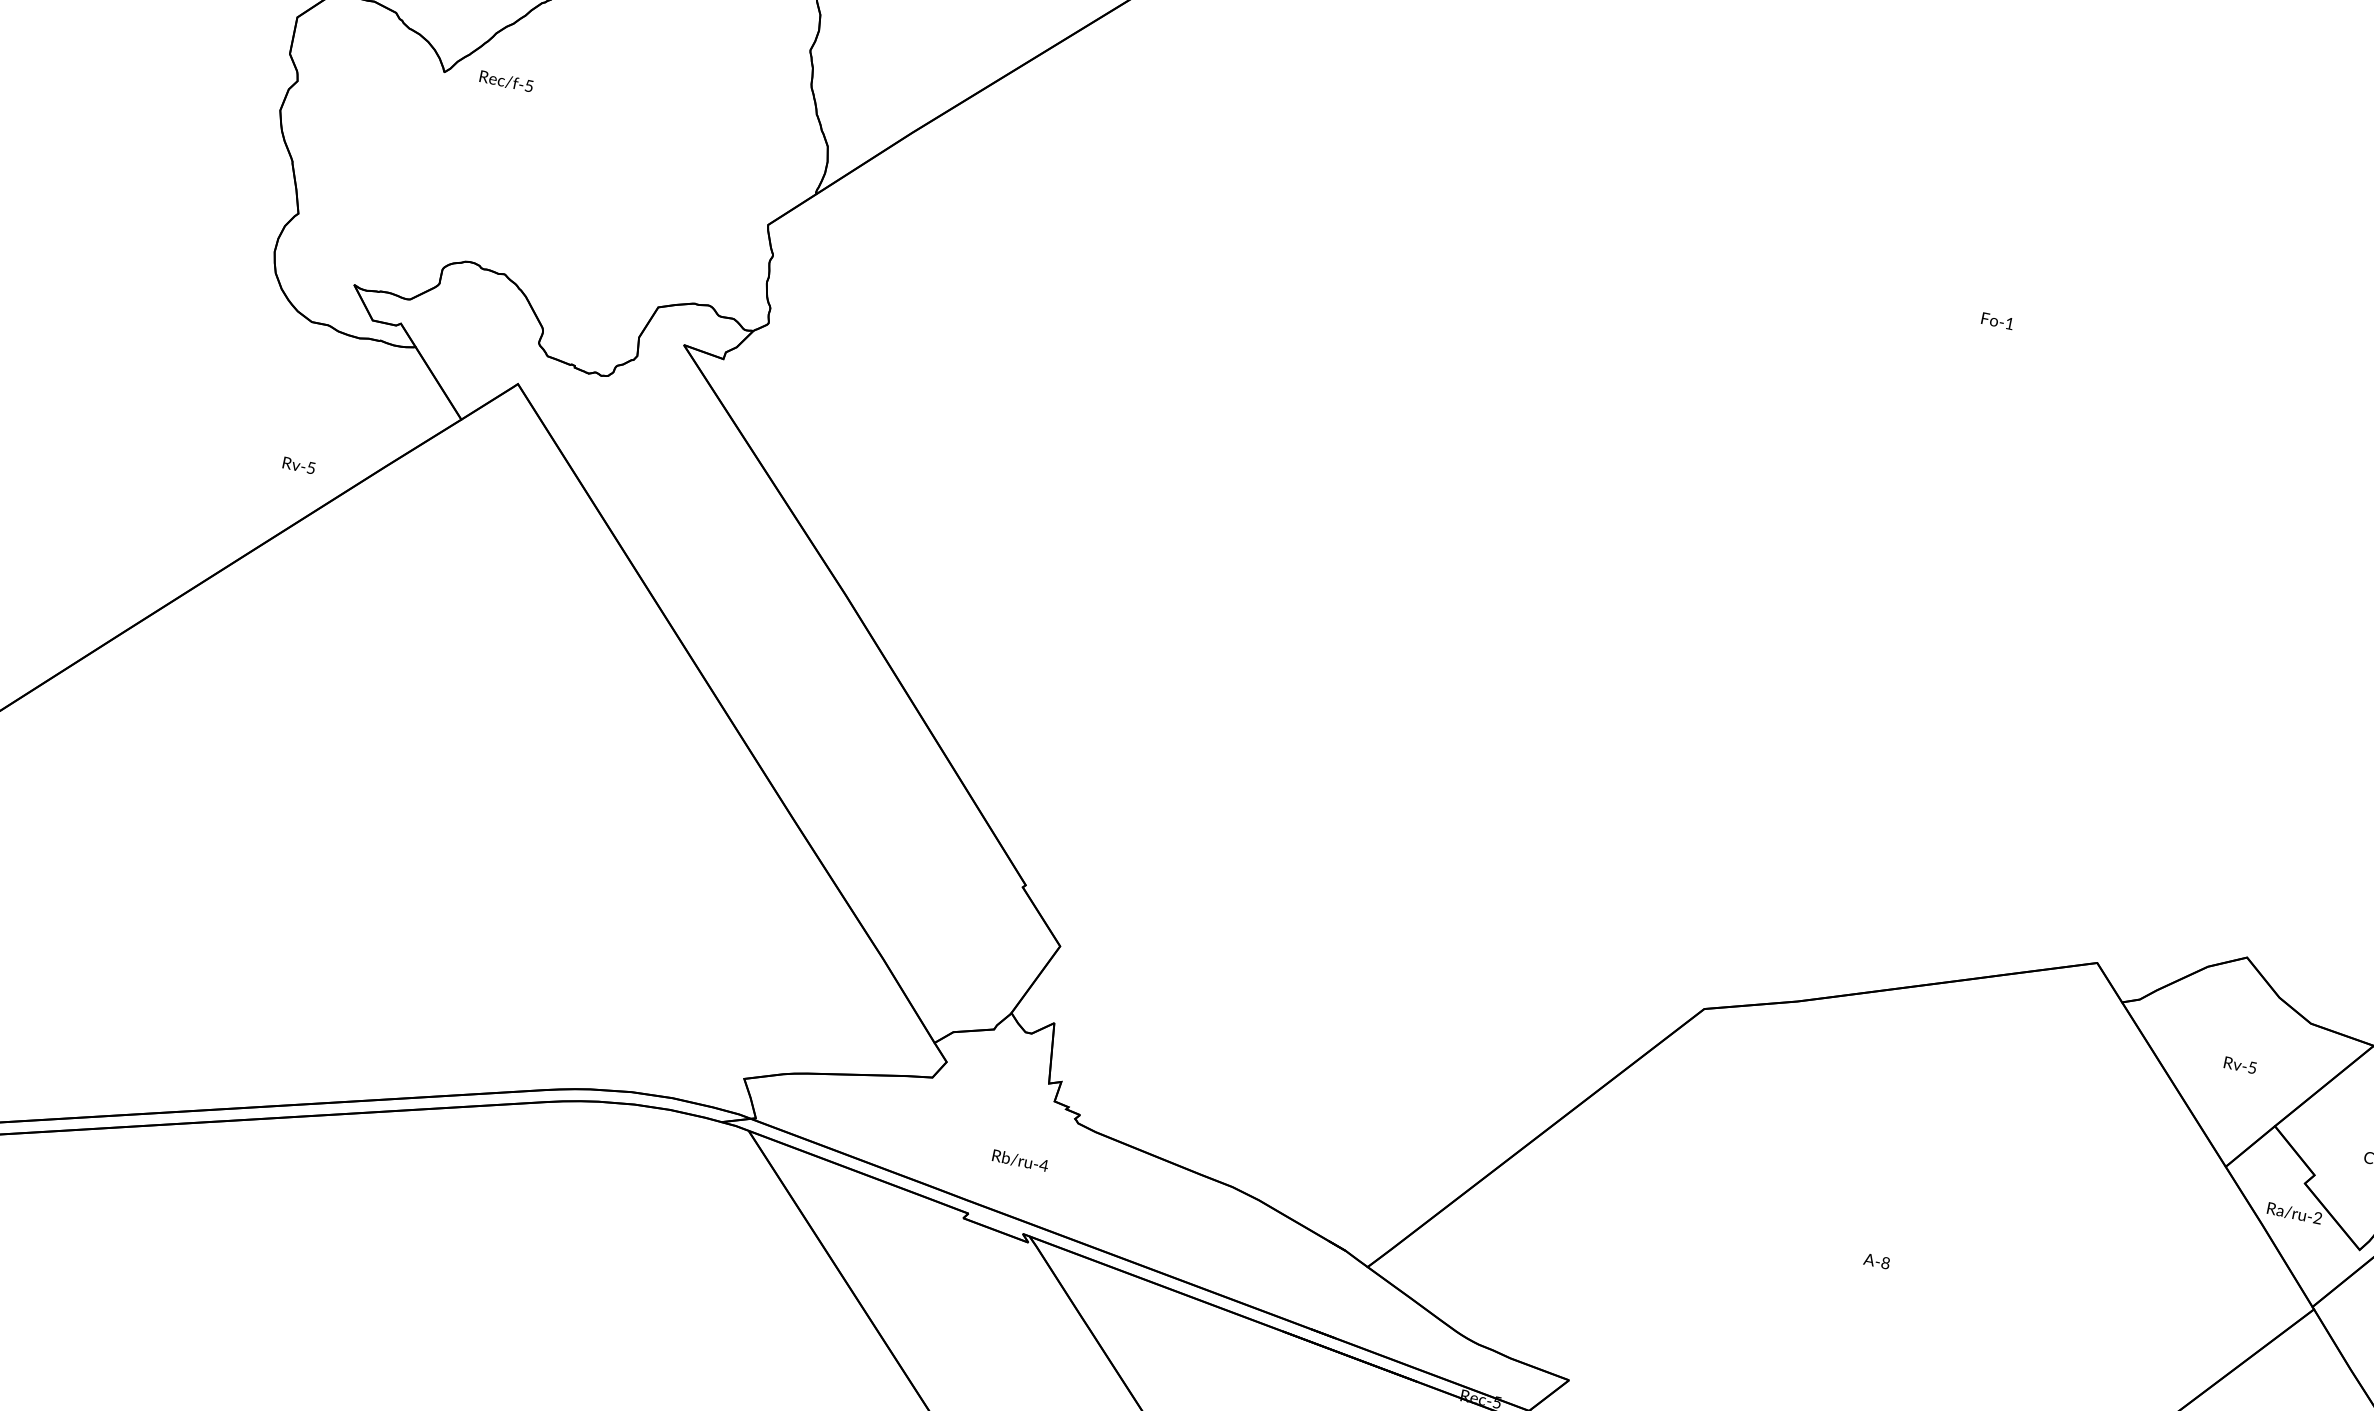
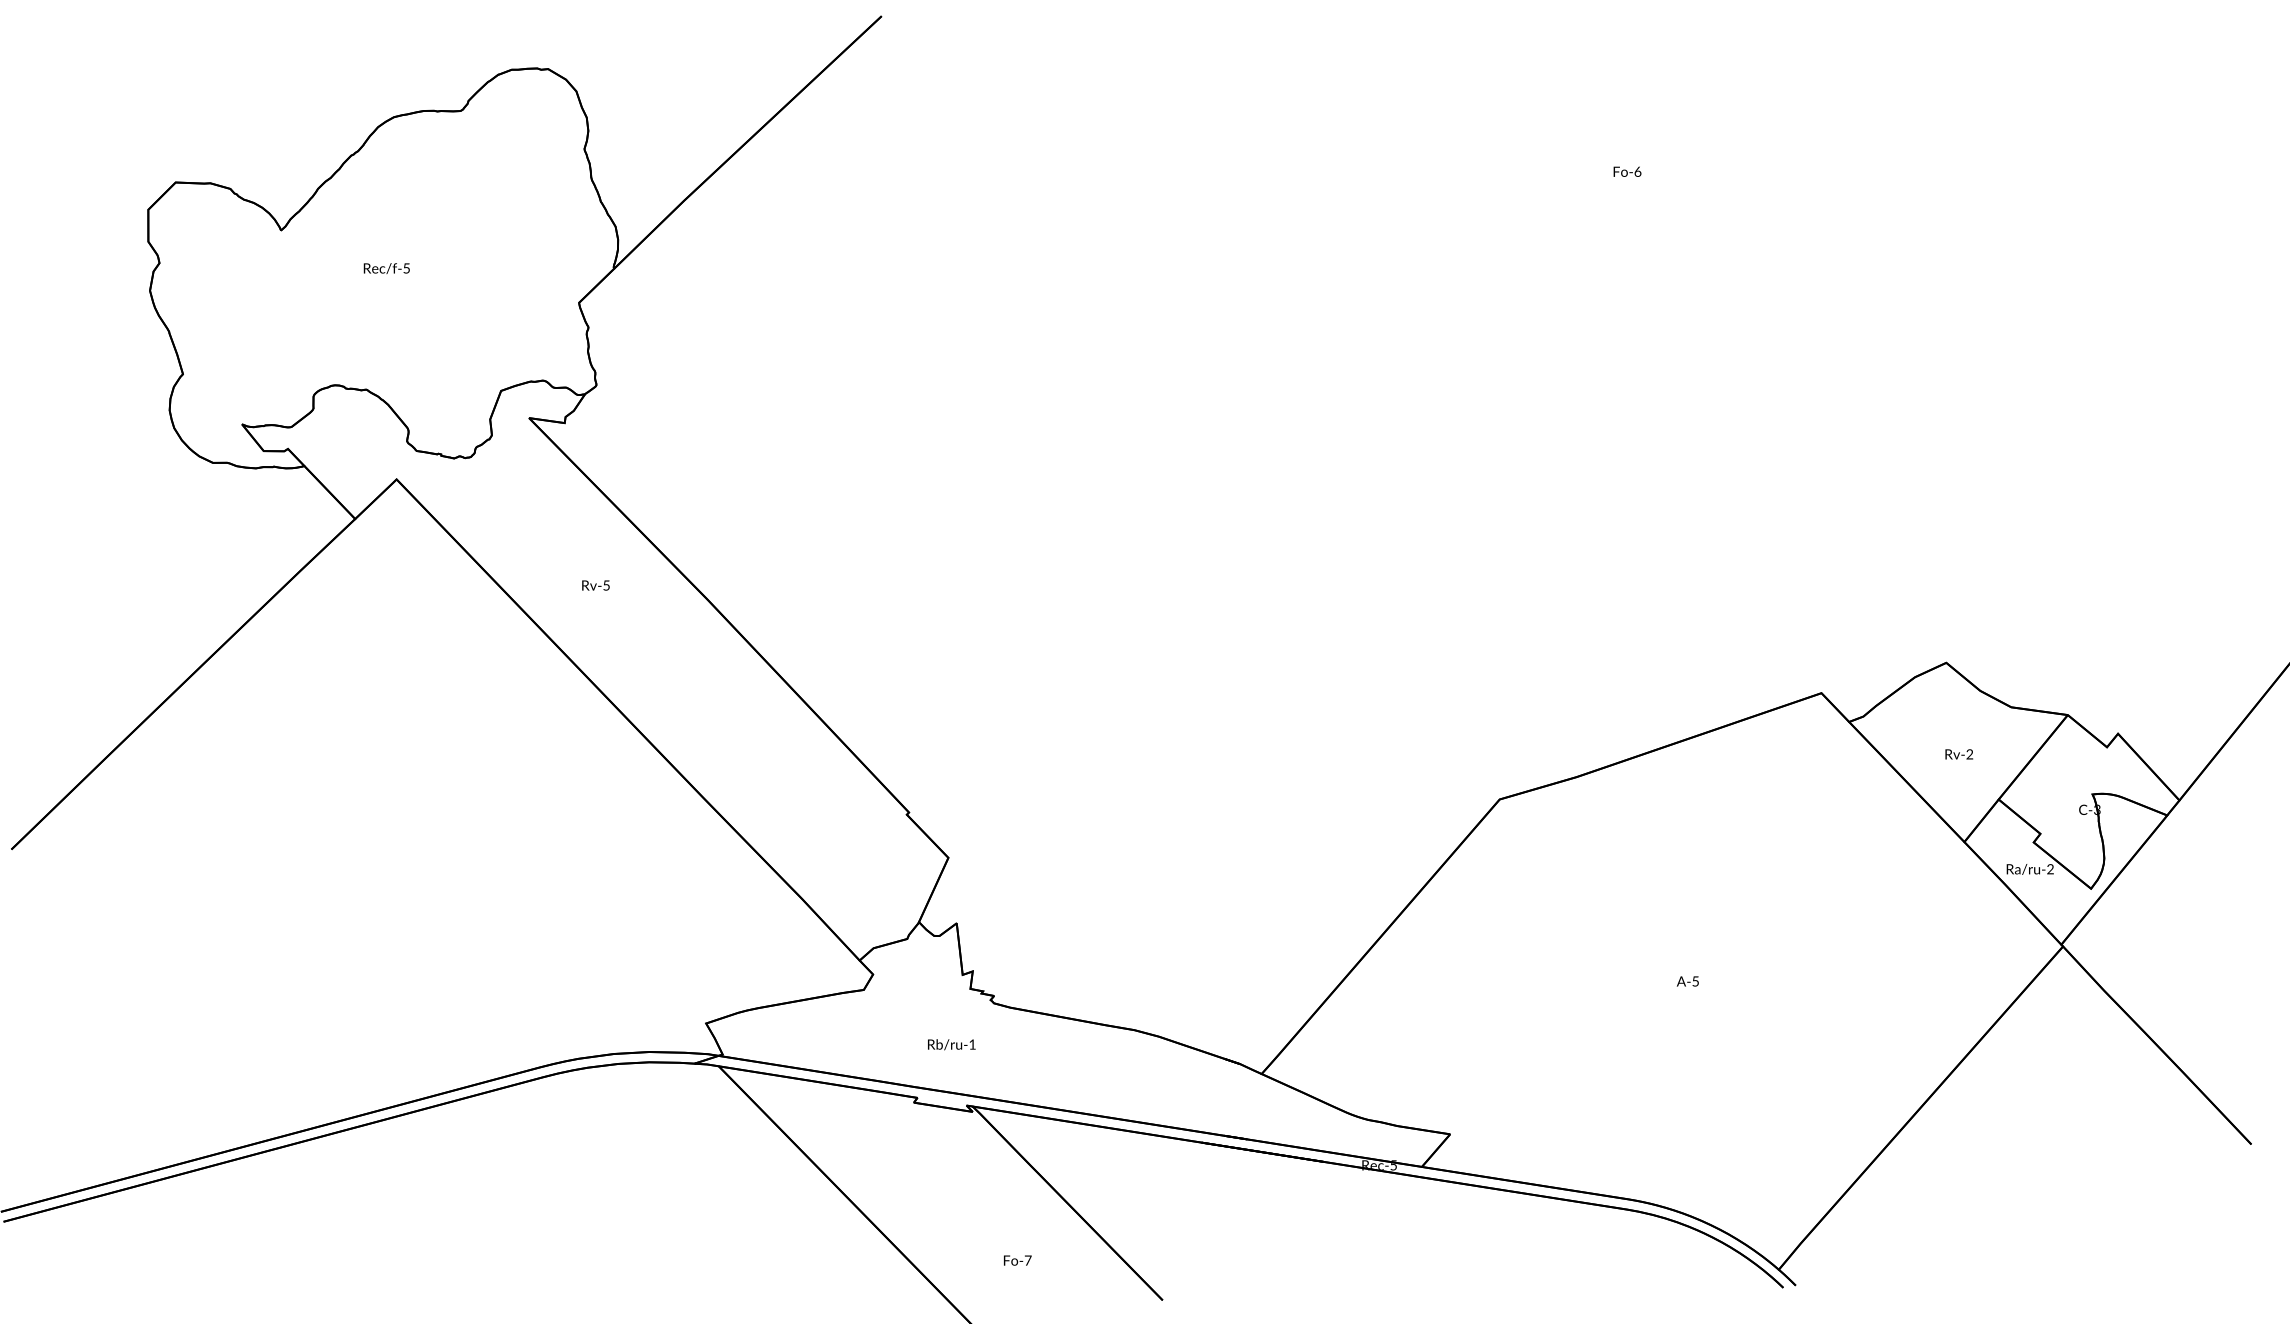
text: (506, 81) -> (386, 268), moved
text: (2009, 323) -> (1637, 171), Fo-1 -> Fo-6
text: (298, 465) -> (595, 585), moved
text: (2252, 1067) -> (1969, 754), Rv-5 -> Rv-2
text: (1043, 1165) -> (972, 1044), Rb/ru-4 -> Rb/ru-1
text: (1885, 1263) -> (1695, 981), A-8 -> A-5

